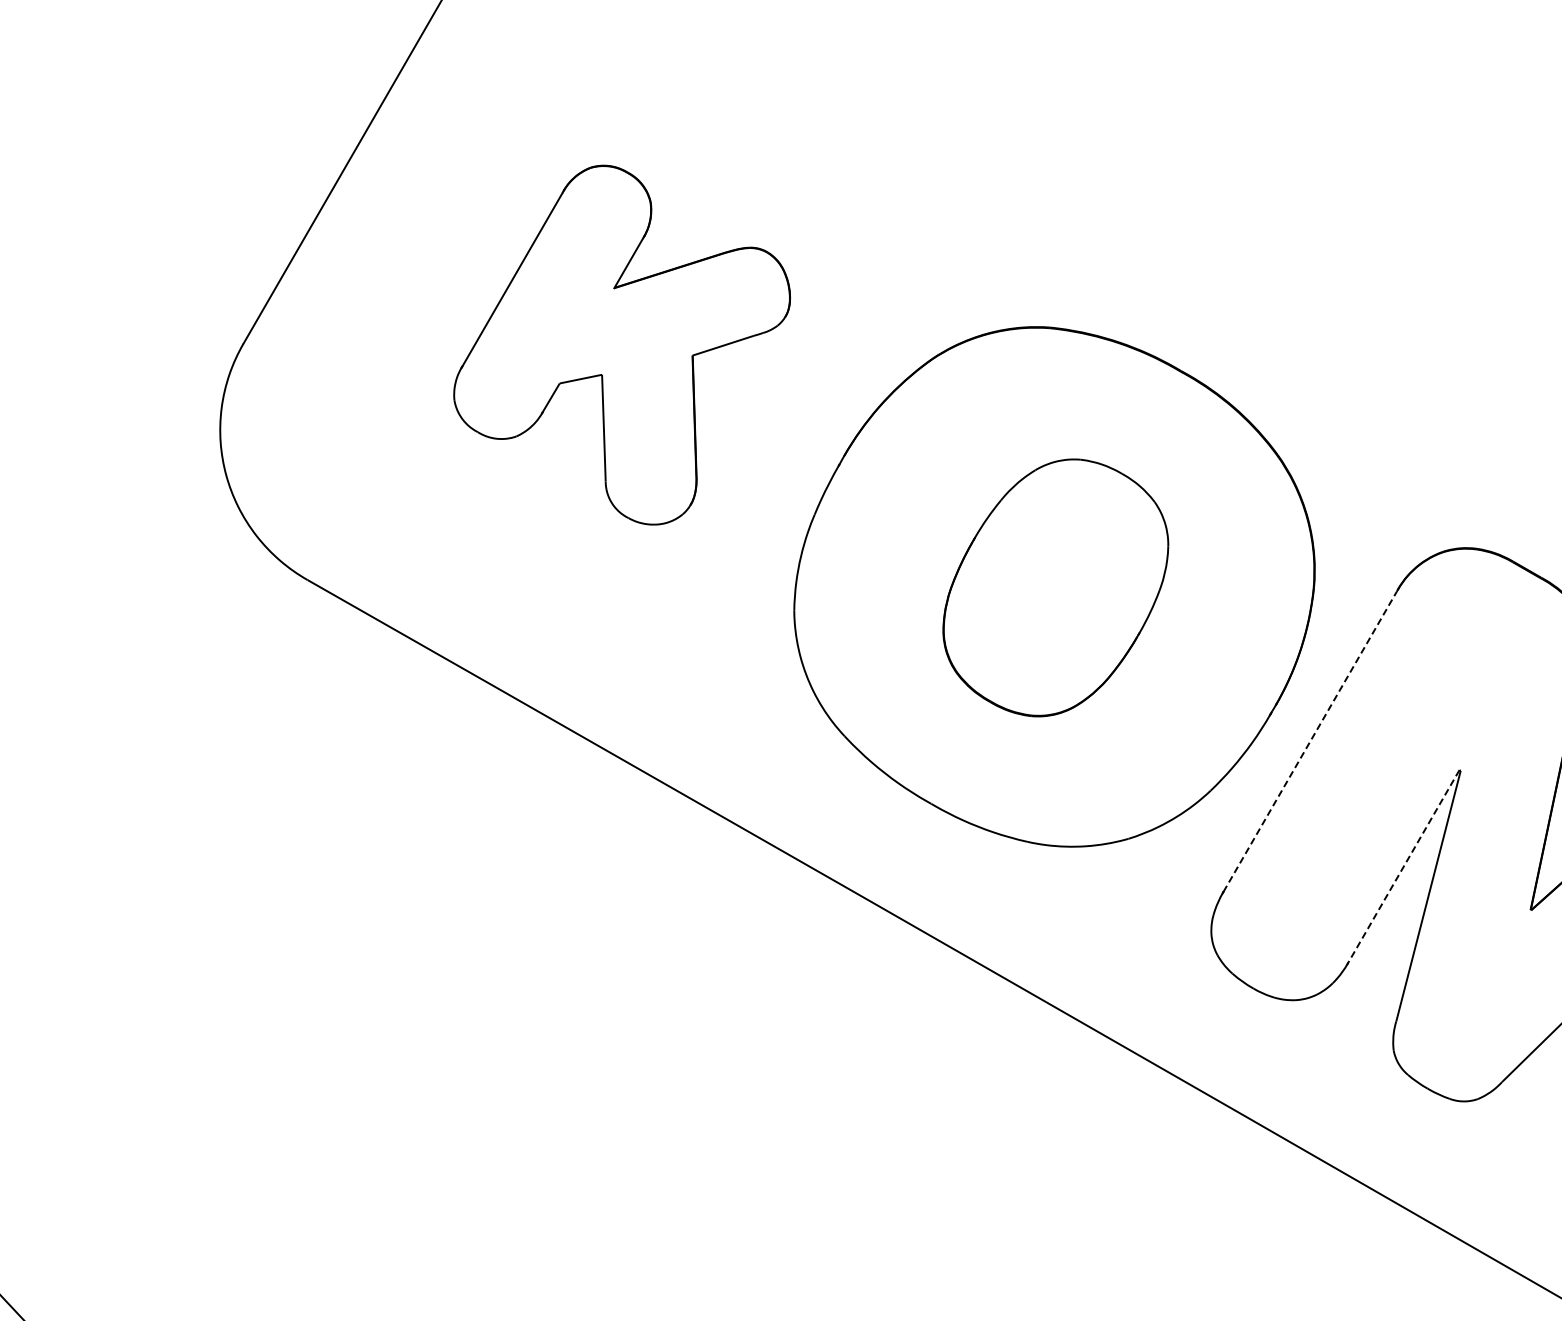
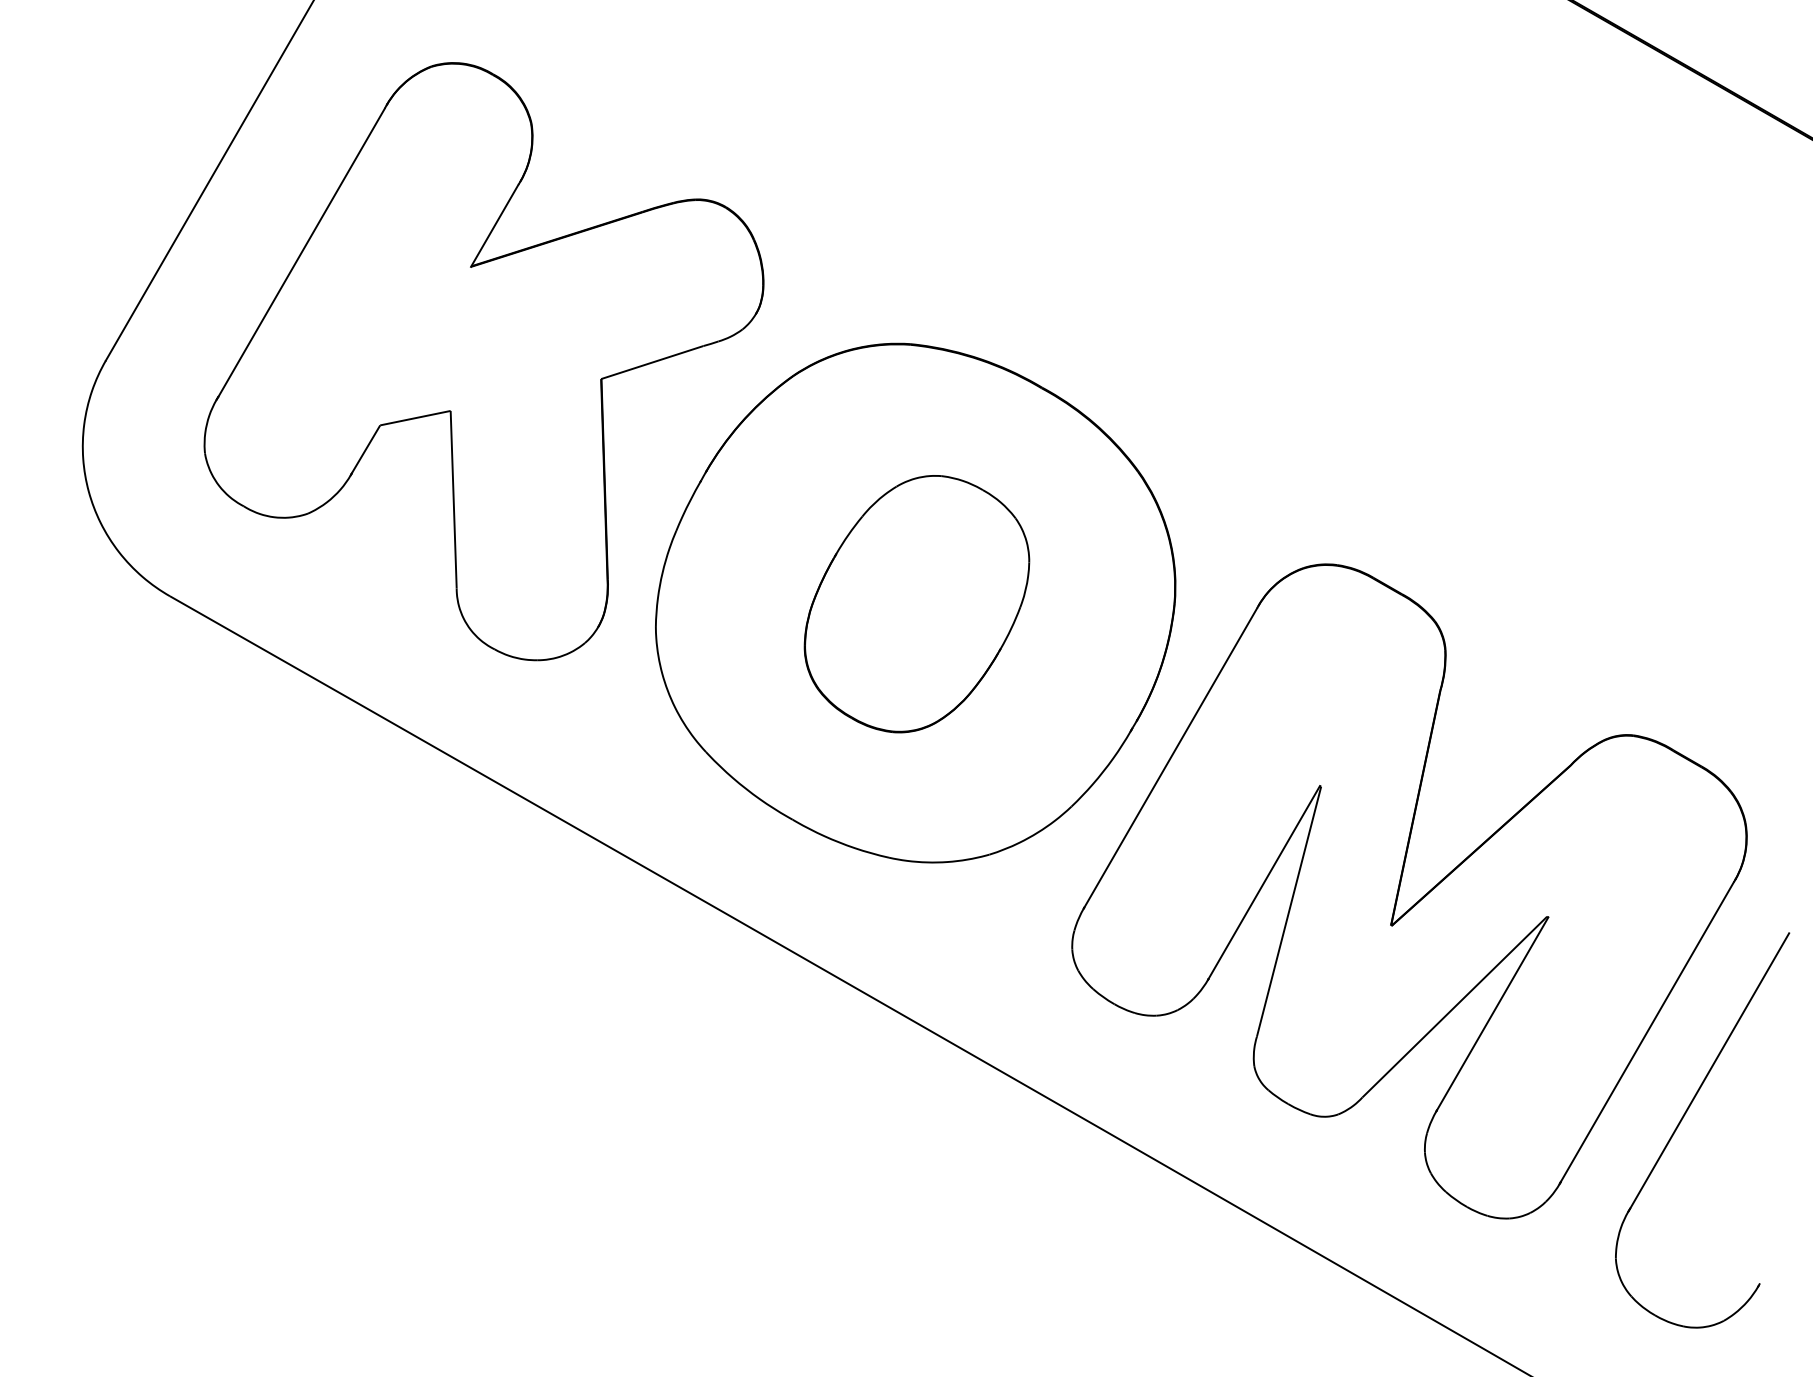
part: (621, 344) -> (483, 361), size x1.67
line: (1309, 741) -> (1170, 757), dashed -> solid
line: (1402, 866) -> (1263, 882), dashed -> solid

